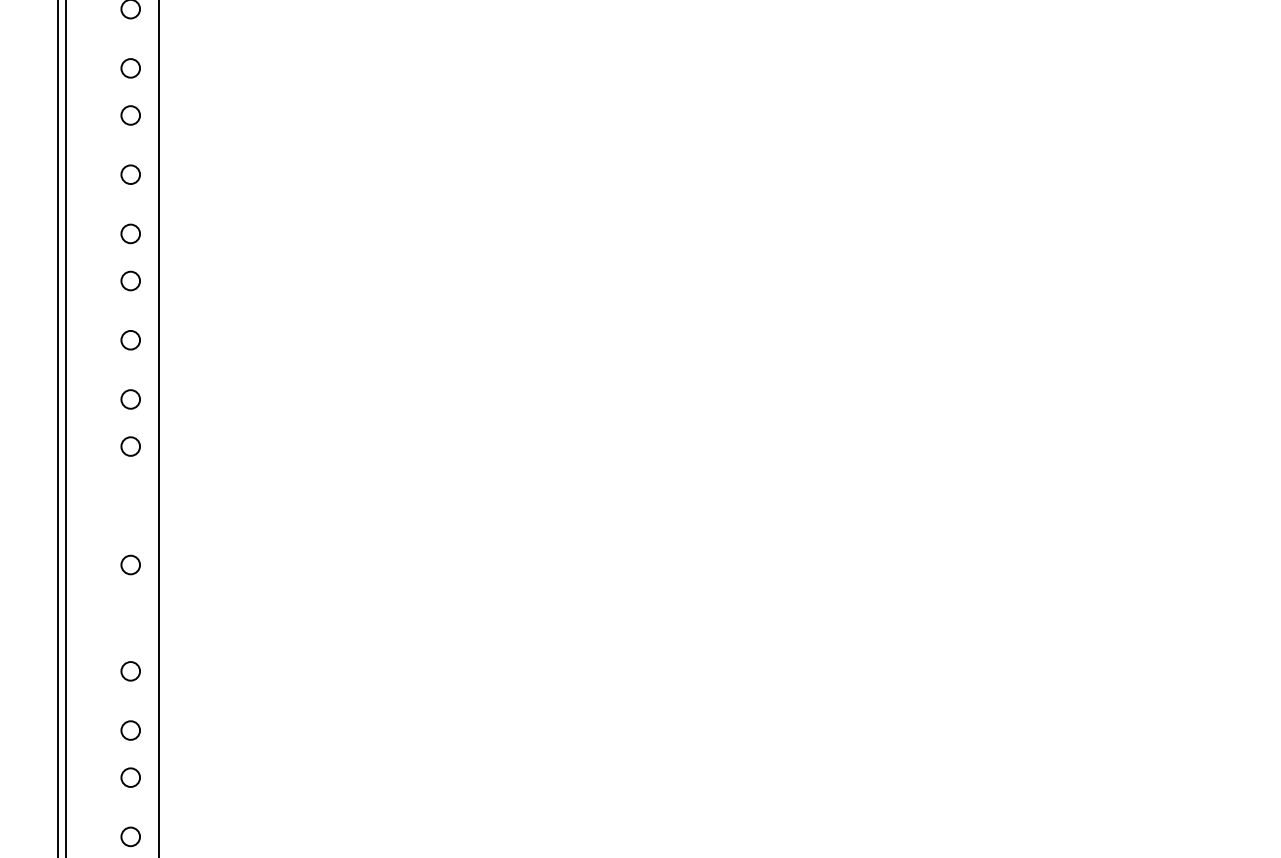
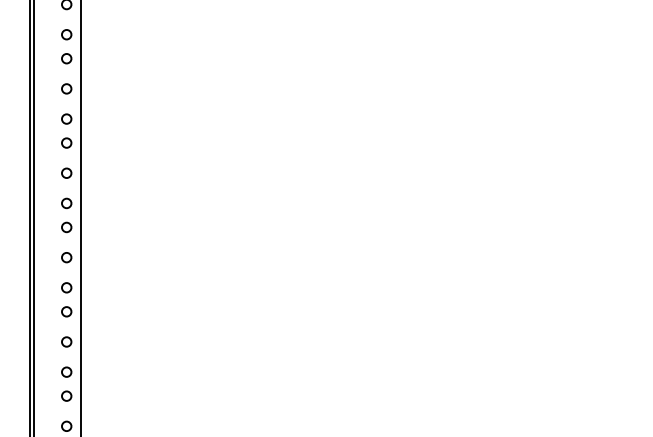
circle: (130, 505) -> (66, 257), added
circle: (130, 611) -> (66, 311), added

